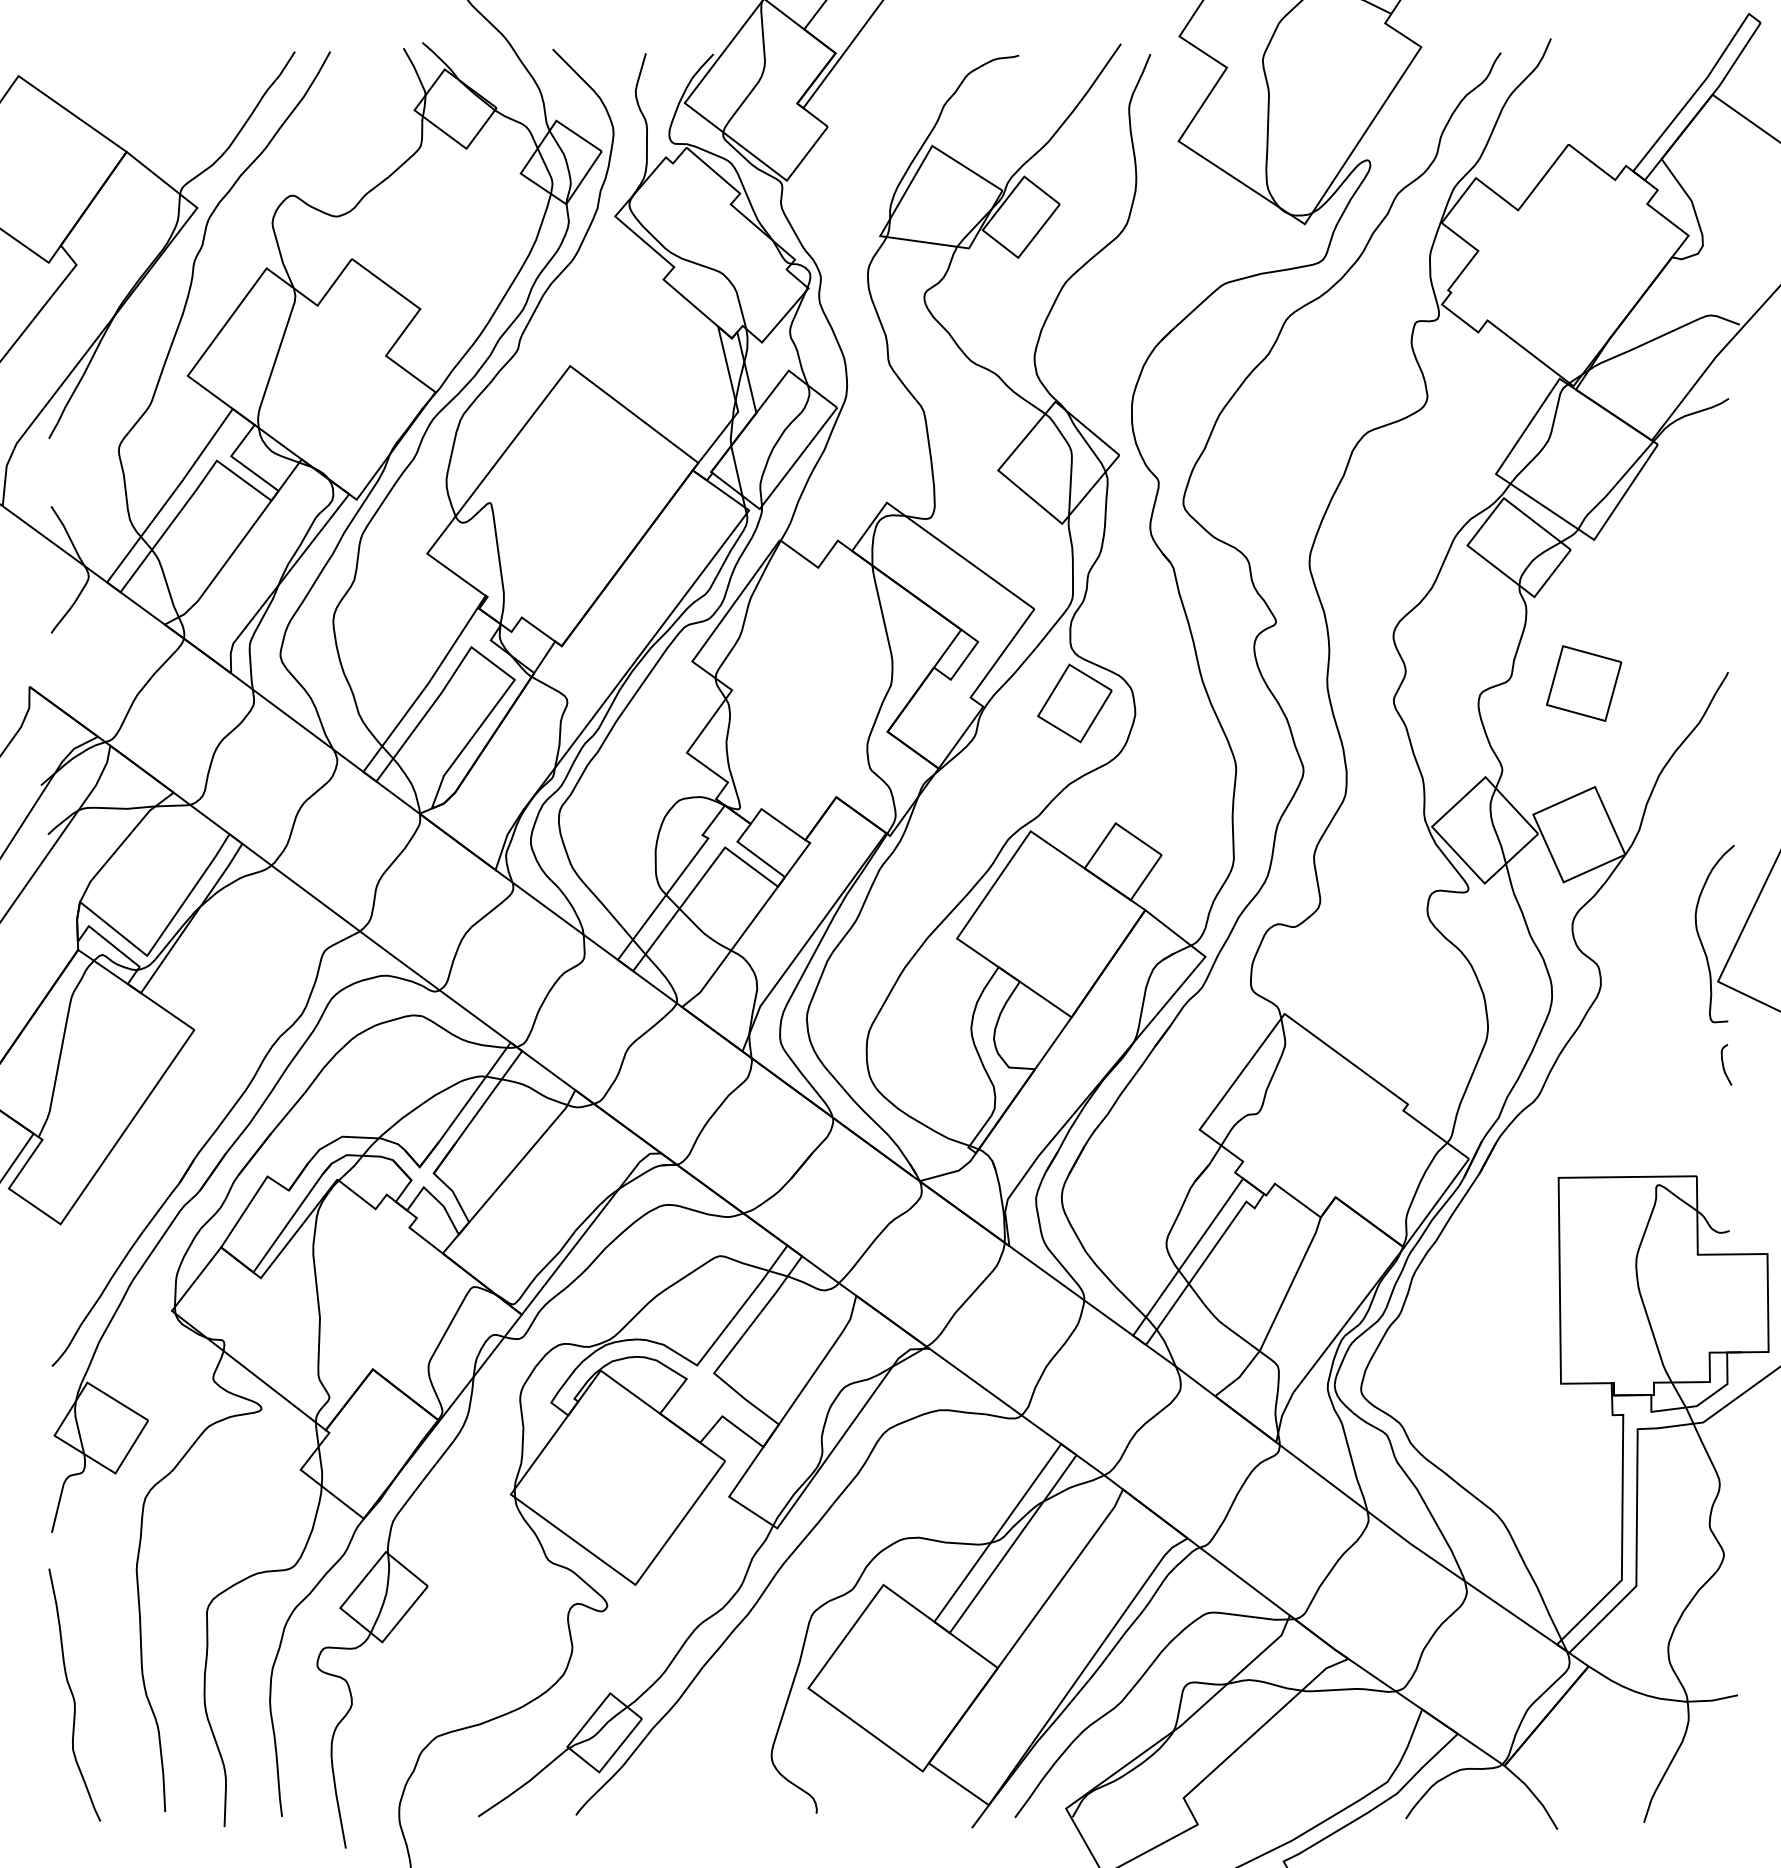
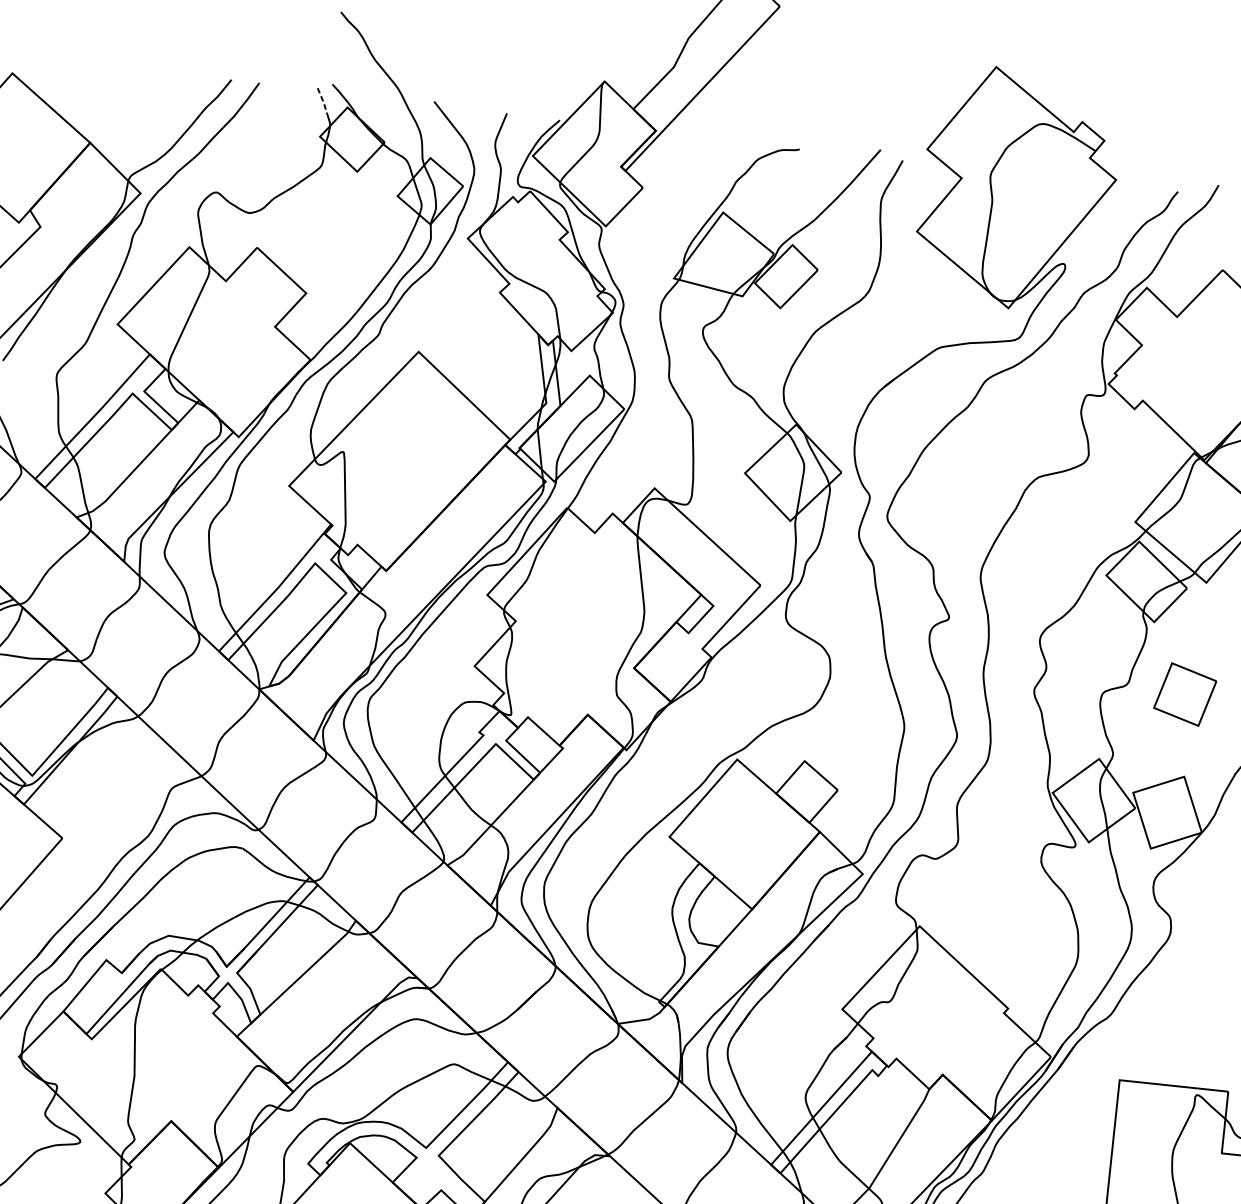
line: (413, 66) -> (323, 102), solid -> dashed
part: (1074, 703) -> (783, 663), removed

